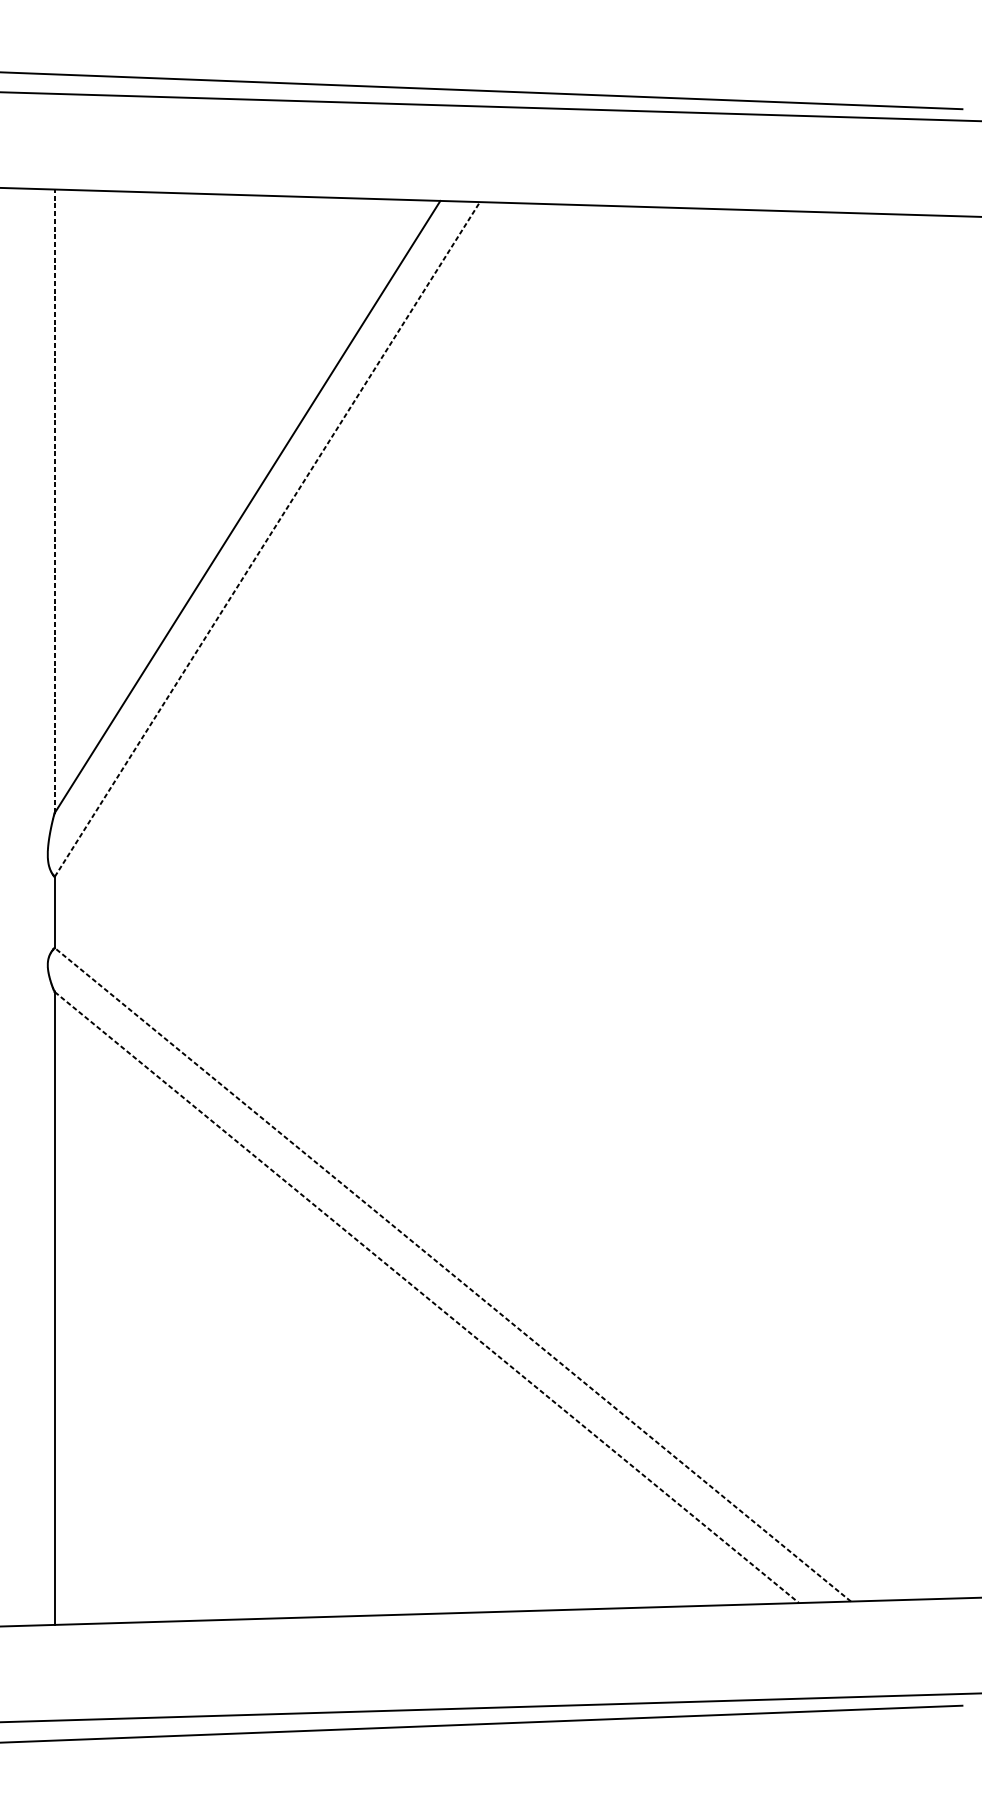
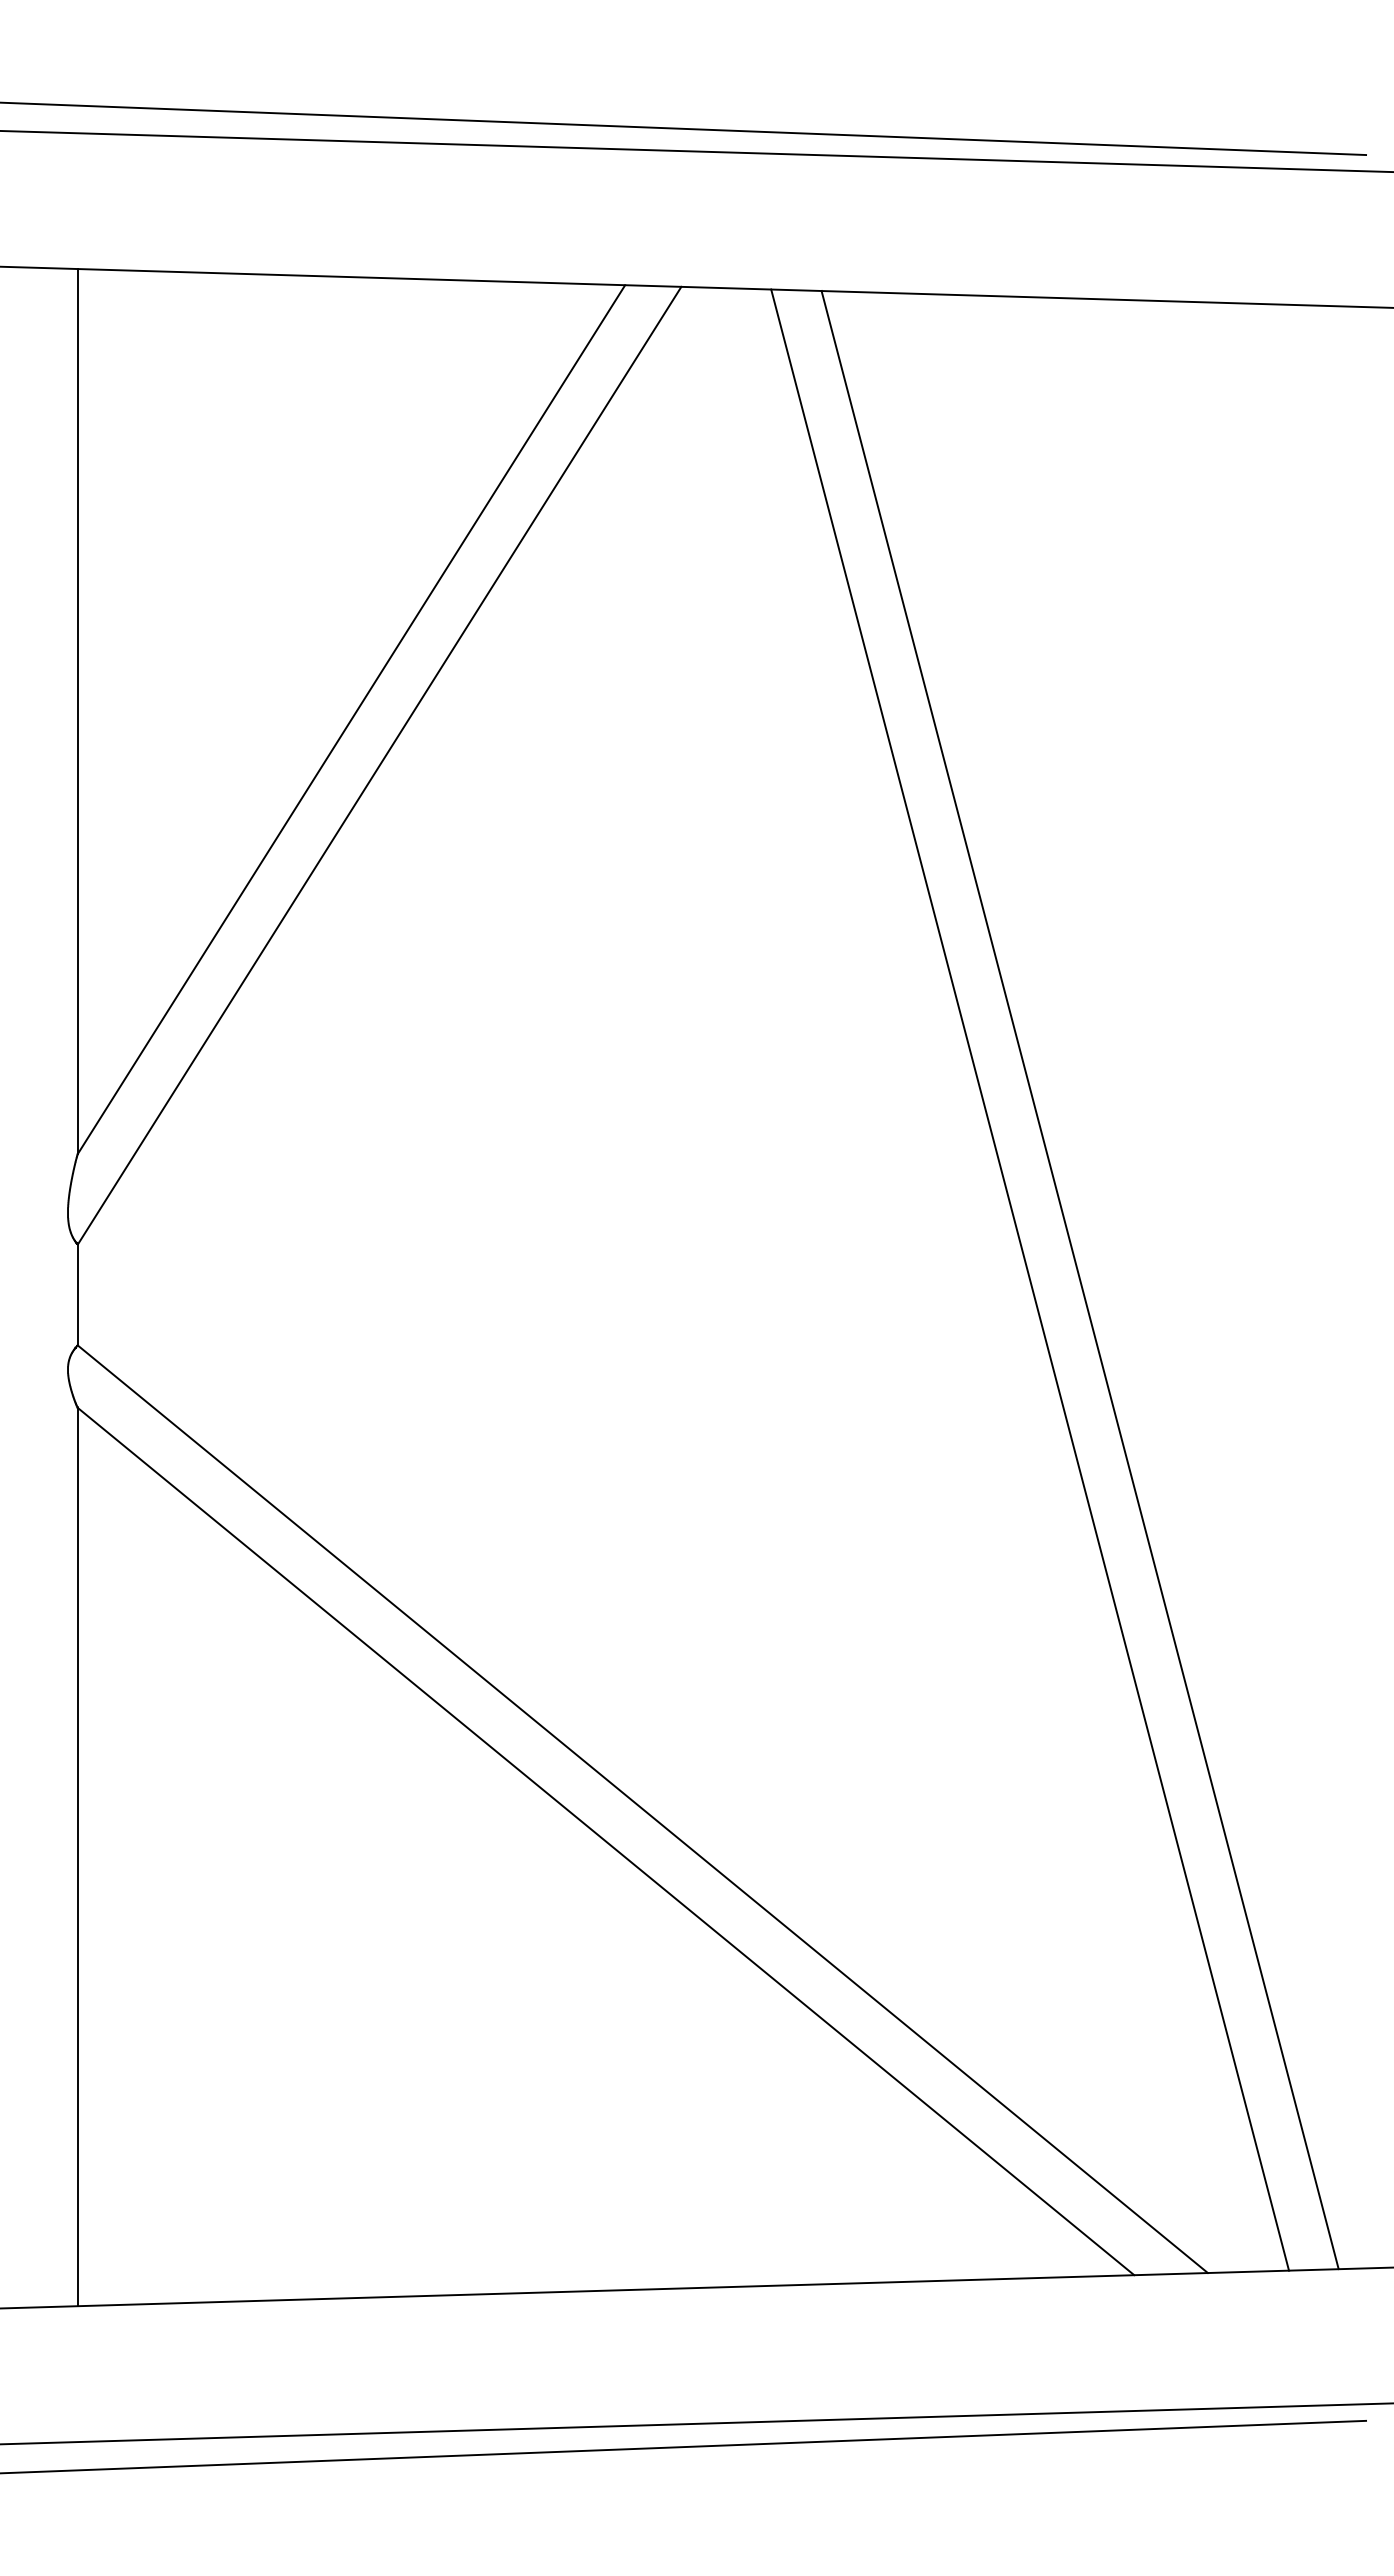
line: (55, 500) -> (78, 710), dashed -> solid
line: (267, 539) -> (379, 765), dashed -> solid
line: (725, 901) -> (1030, 1279), added
line: (760, 901) -> (1079, 1279), added
line: (452, 1274) -> (642, 1809), dashed -> solid
line: (427, 1297) -> (606, 1841), dashed -> solid

